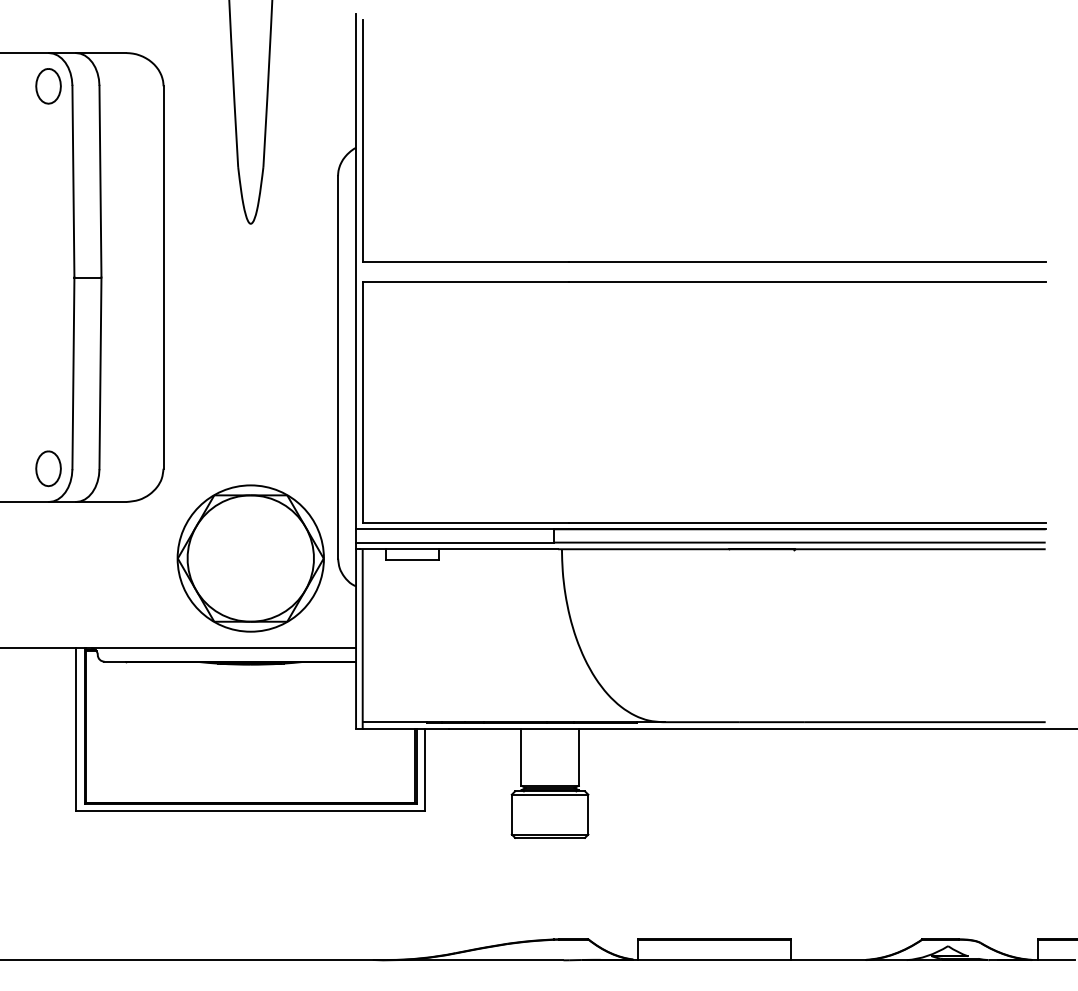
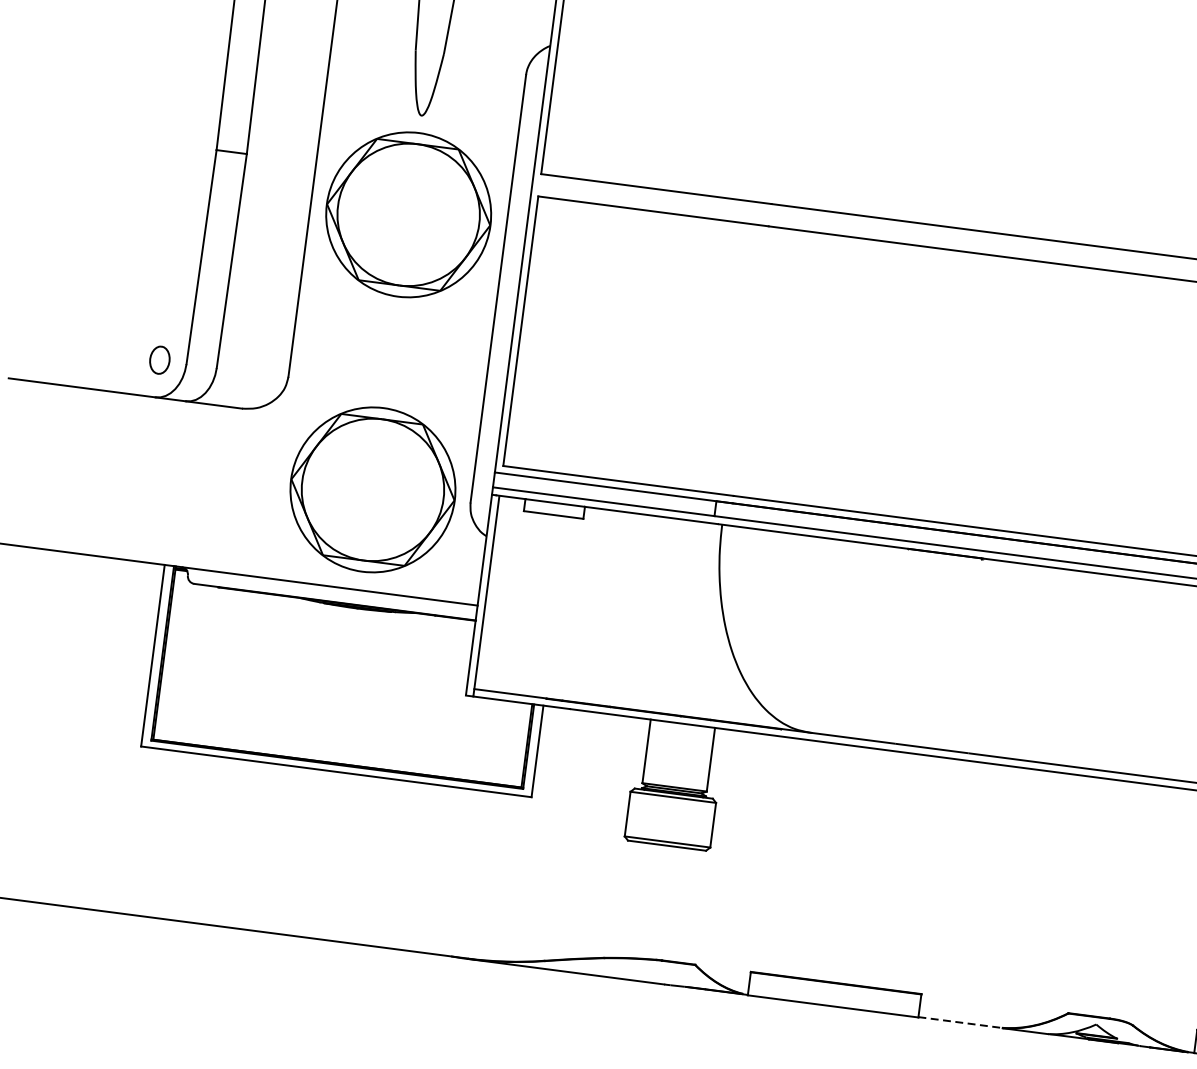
part: (250, 312) -> (408, 214), added
part: (48, 468) -> (159, 359), size x0.7
line: (828, 959) -> (960, 1022), solid -> dashed

